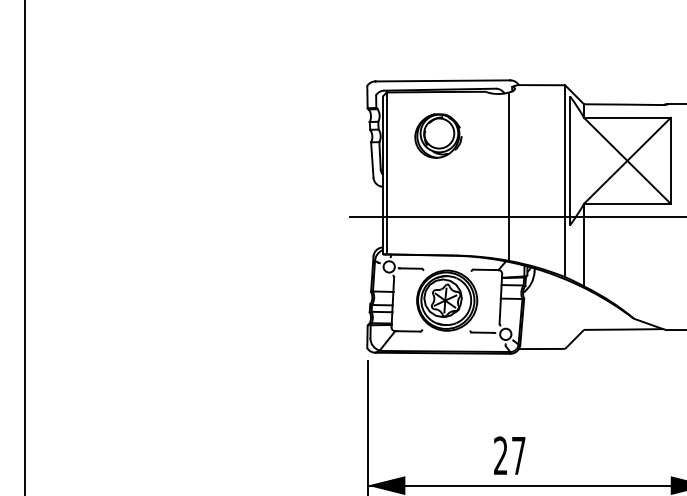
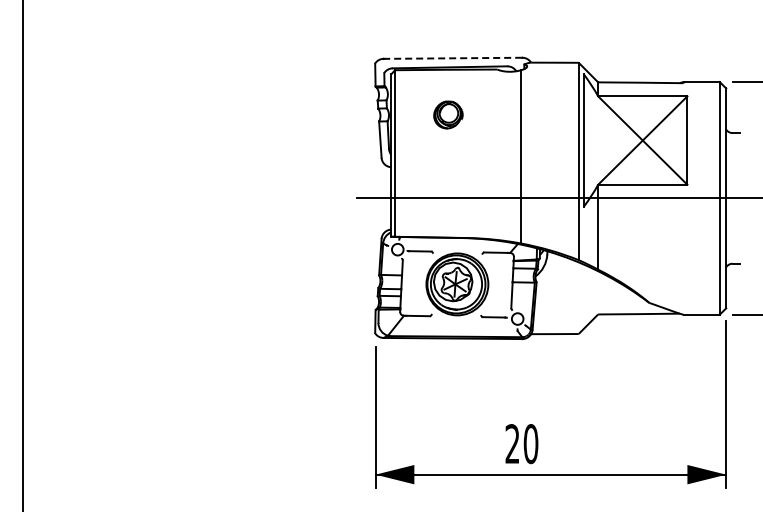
line: (443, 81) -> (453, 58), solid -> dashed
part: (438, 135) -> (448, 114), size x0.6
text: (518, 456) -> (530, 444), 27 -> 20

